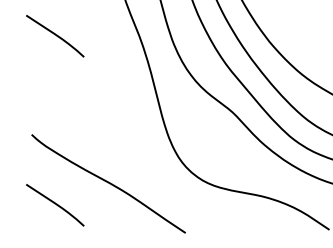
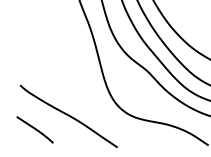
curve: (54, 35) -> (34, 22), removed

